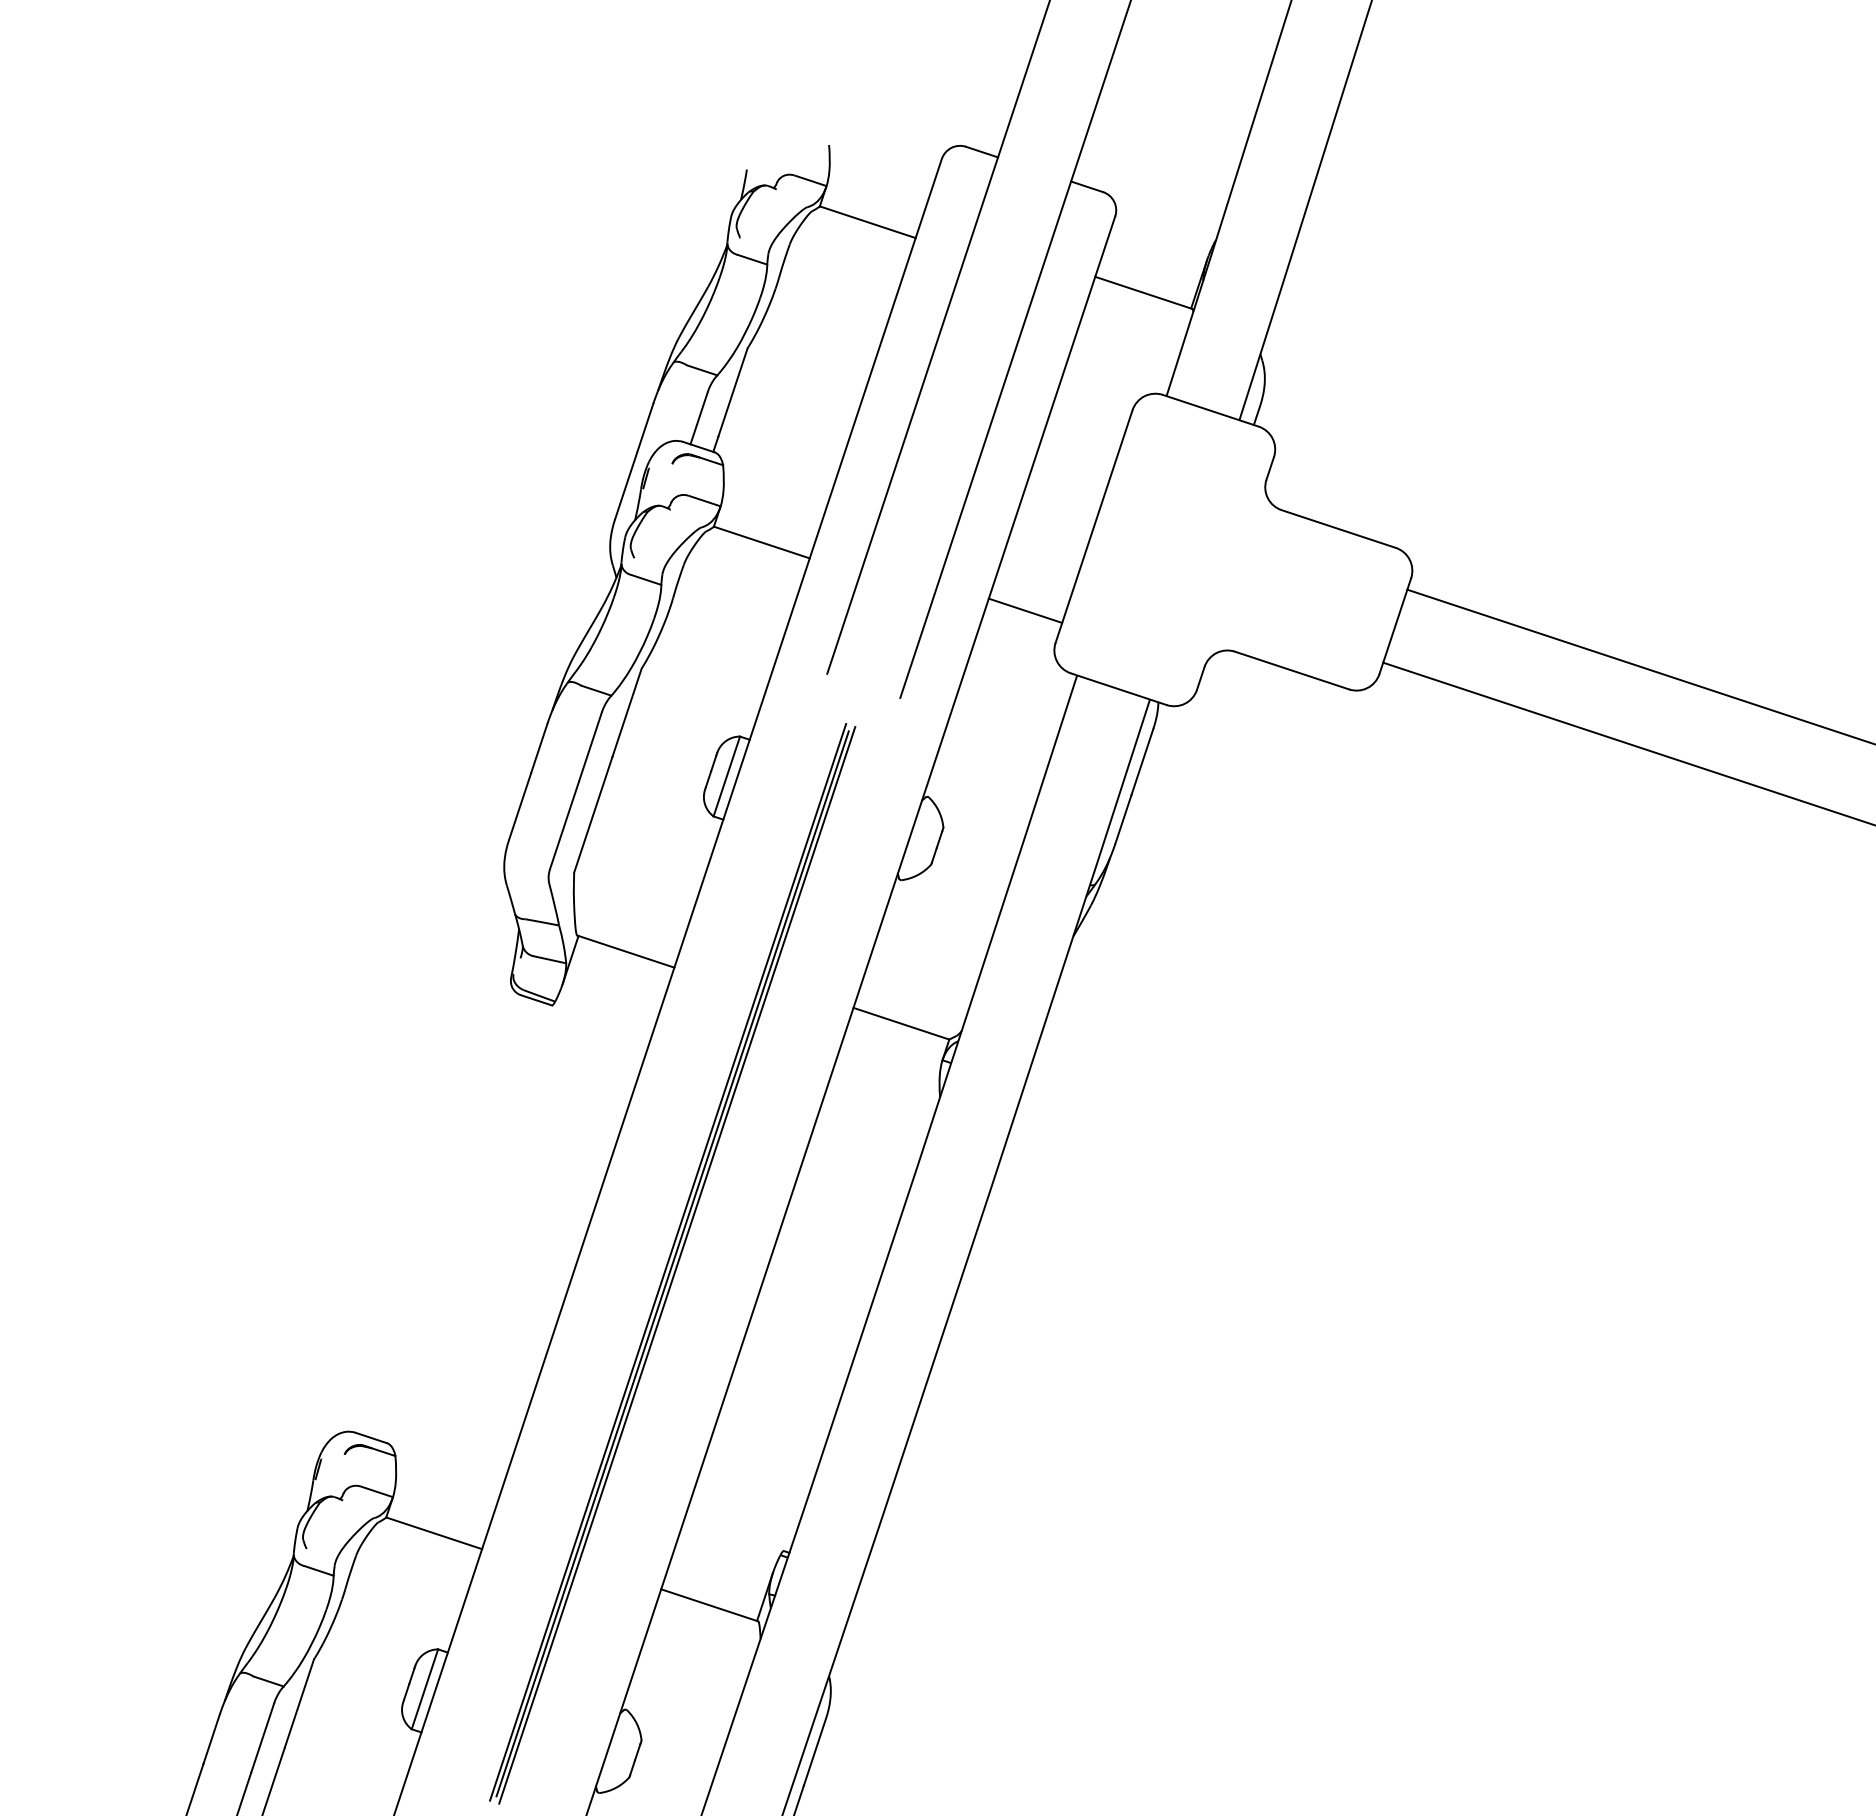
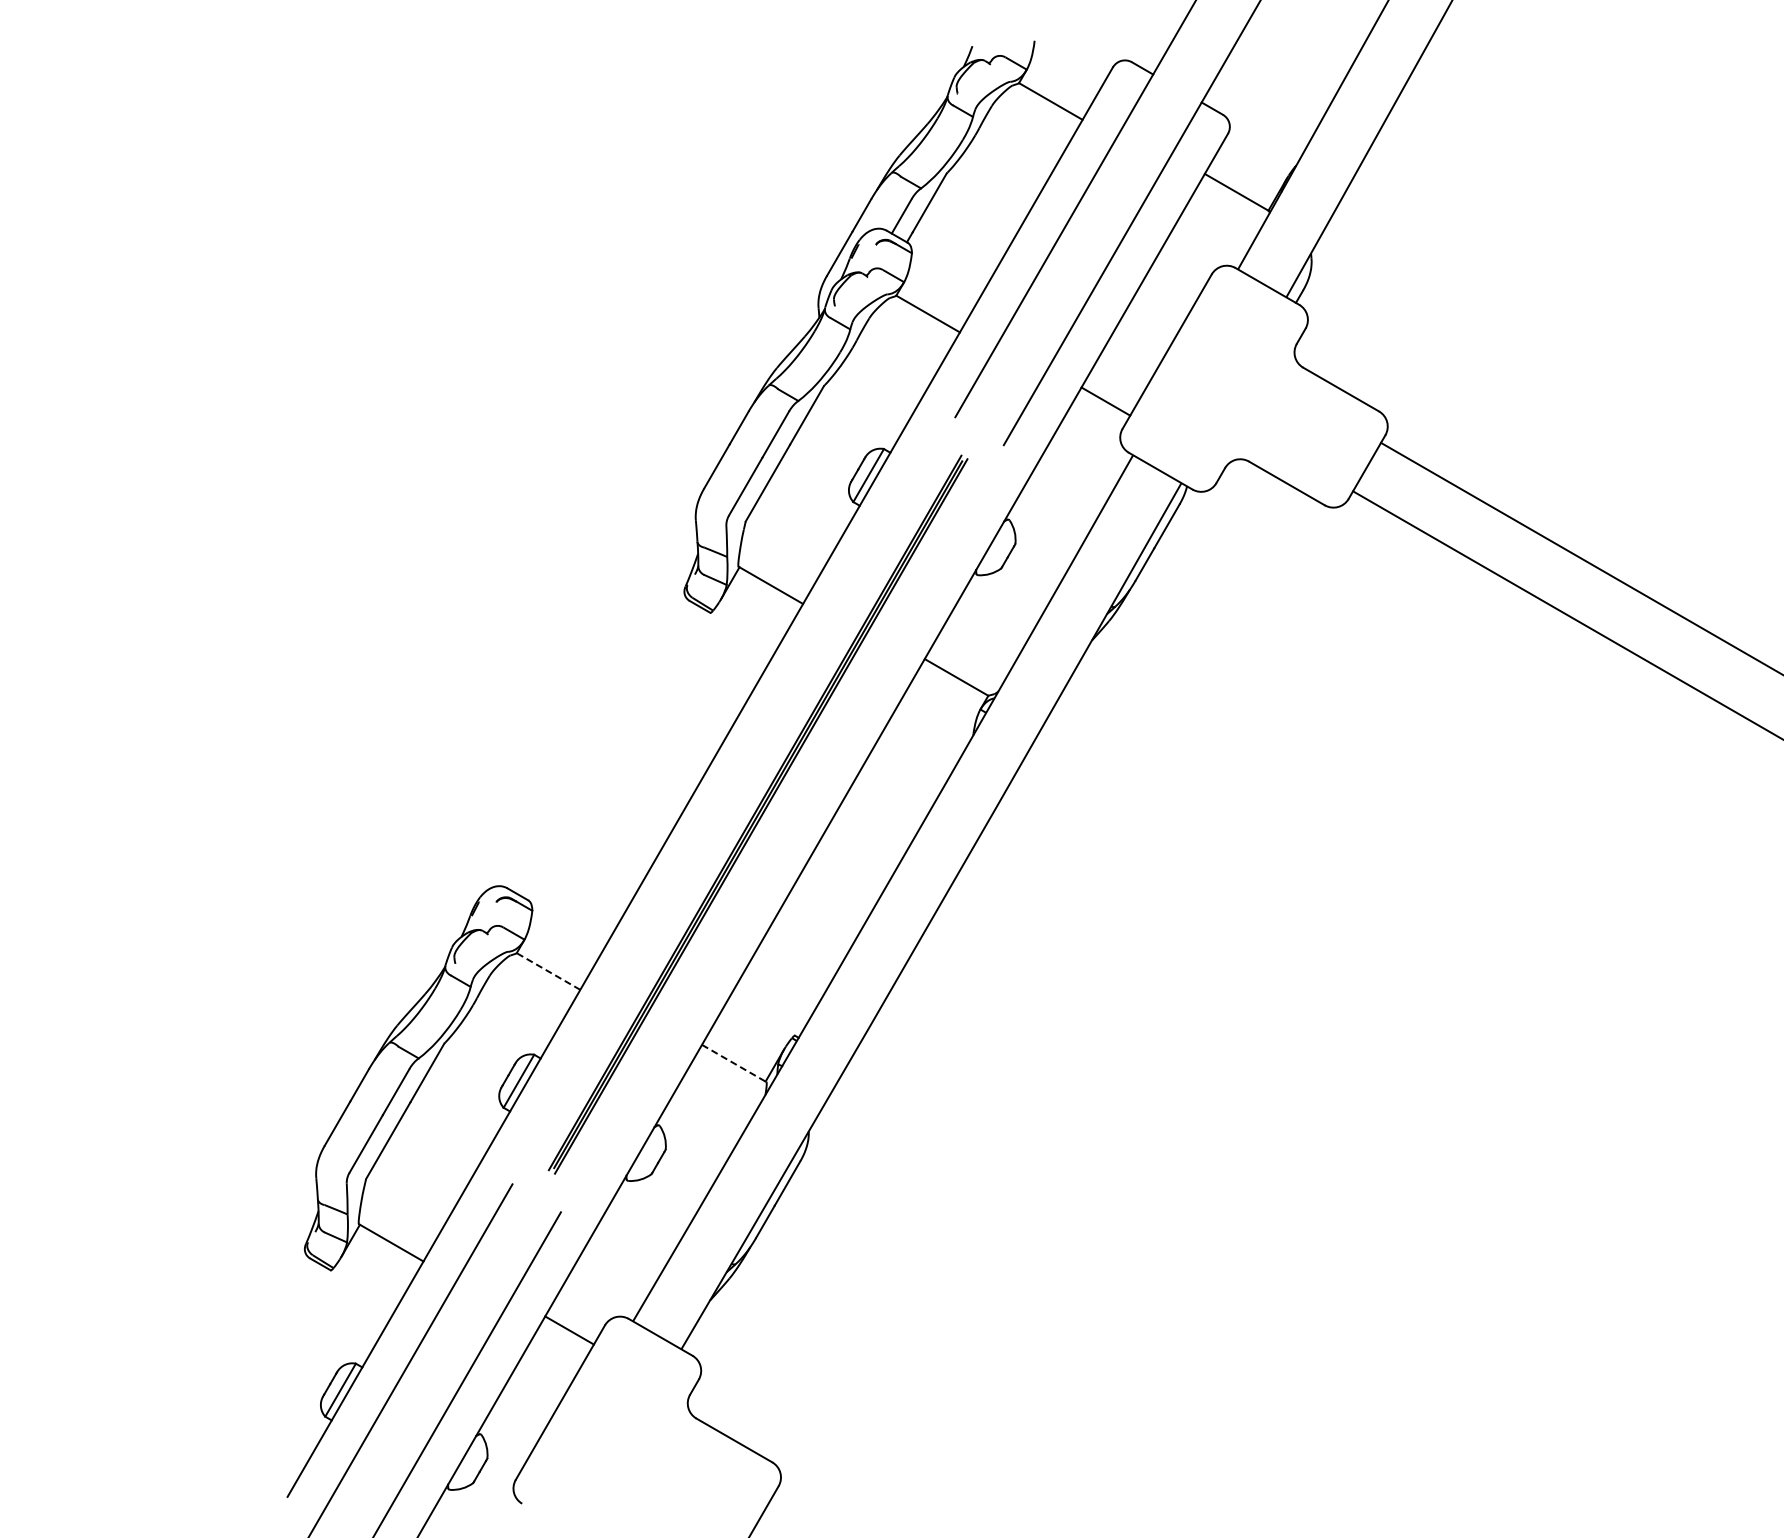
line: (434, 1533) -> (548, 971), solid -> dashed
line: (710, 1605) -> (734, 1063), solid -> dashed

